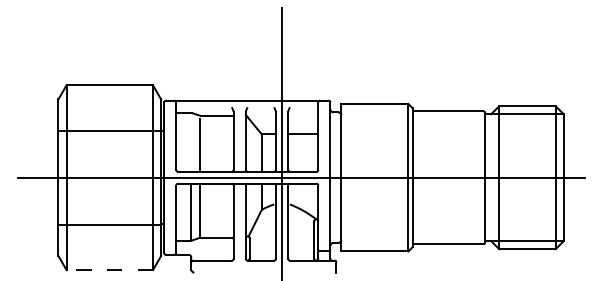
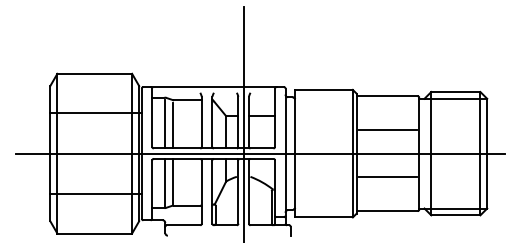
line: (191, 143) -> (165, 124), added
line: (448, 149) -> (387, 129), added
line: (448, 205) -> (387, 177), added
line: (109, 270) -> (94, 233), dashed -> solid

